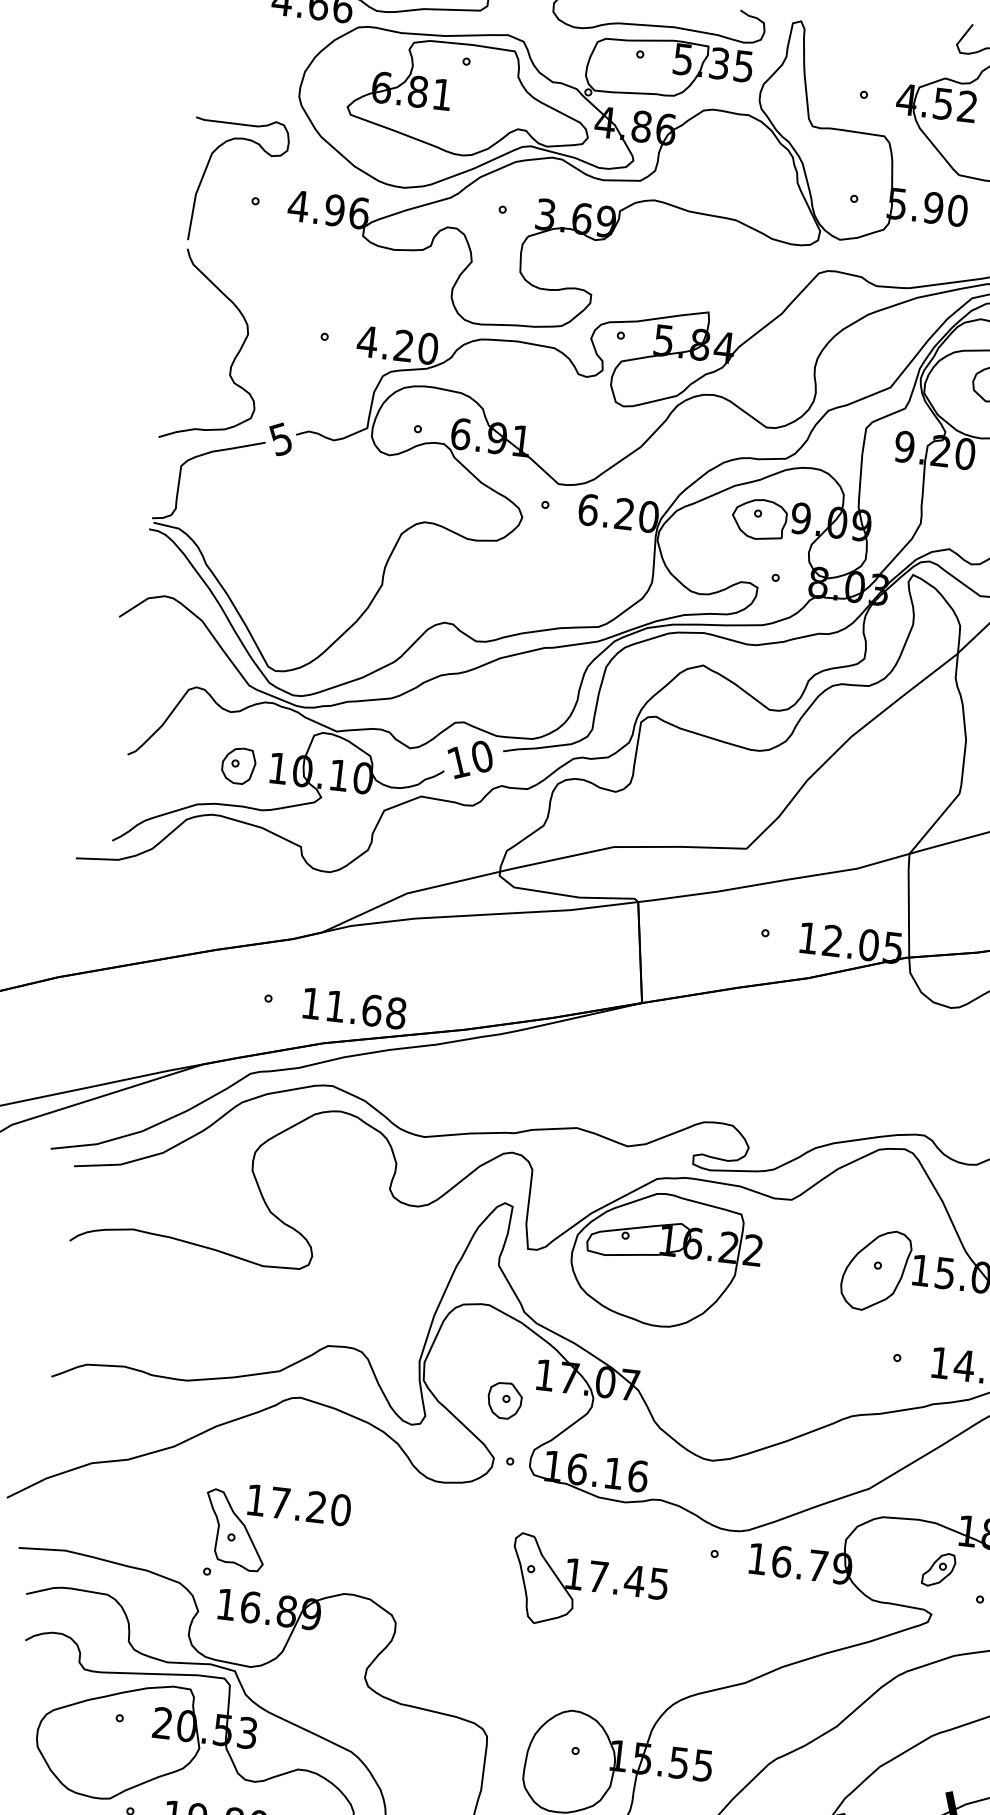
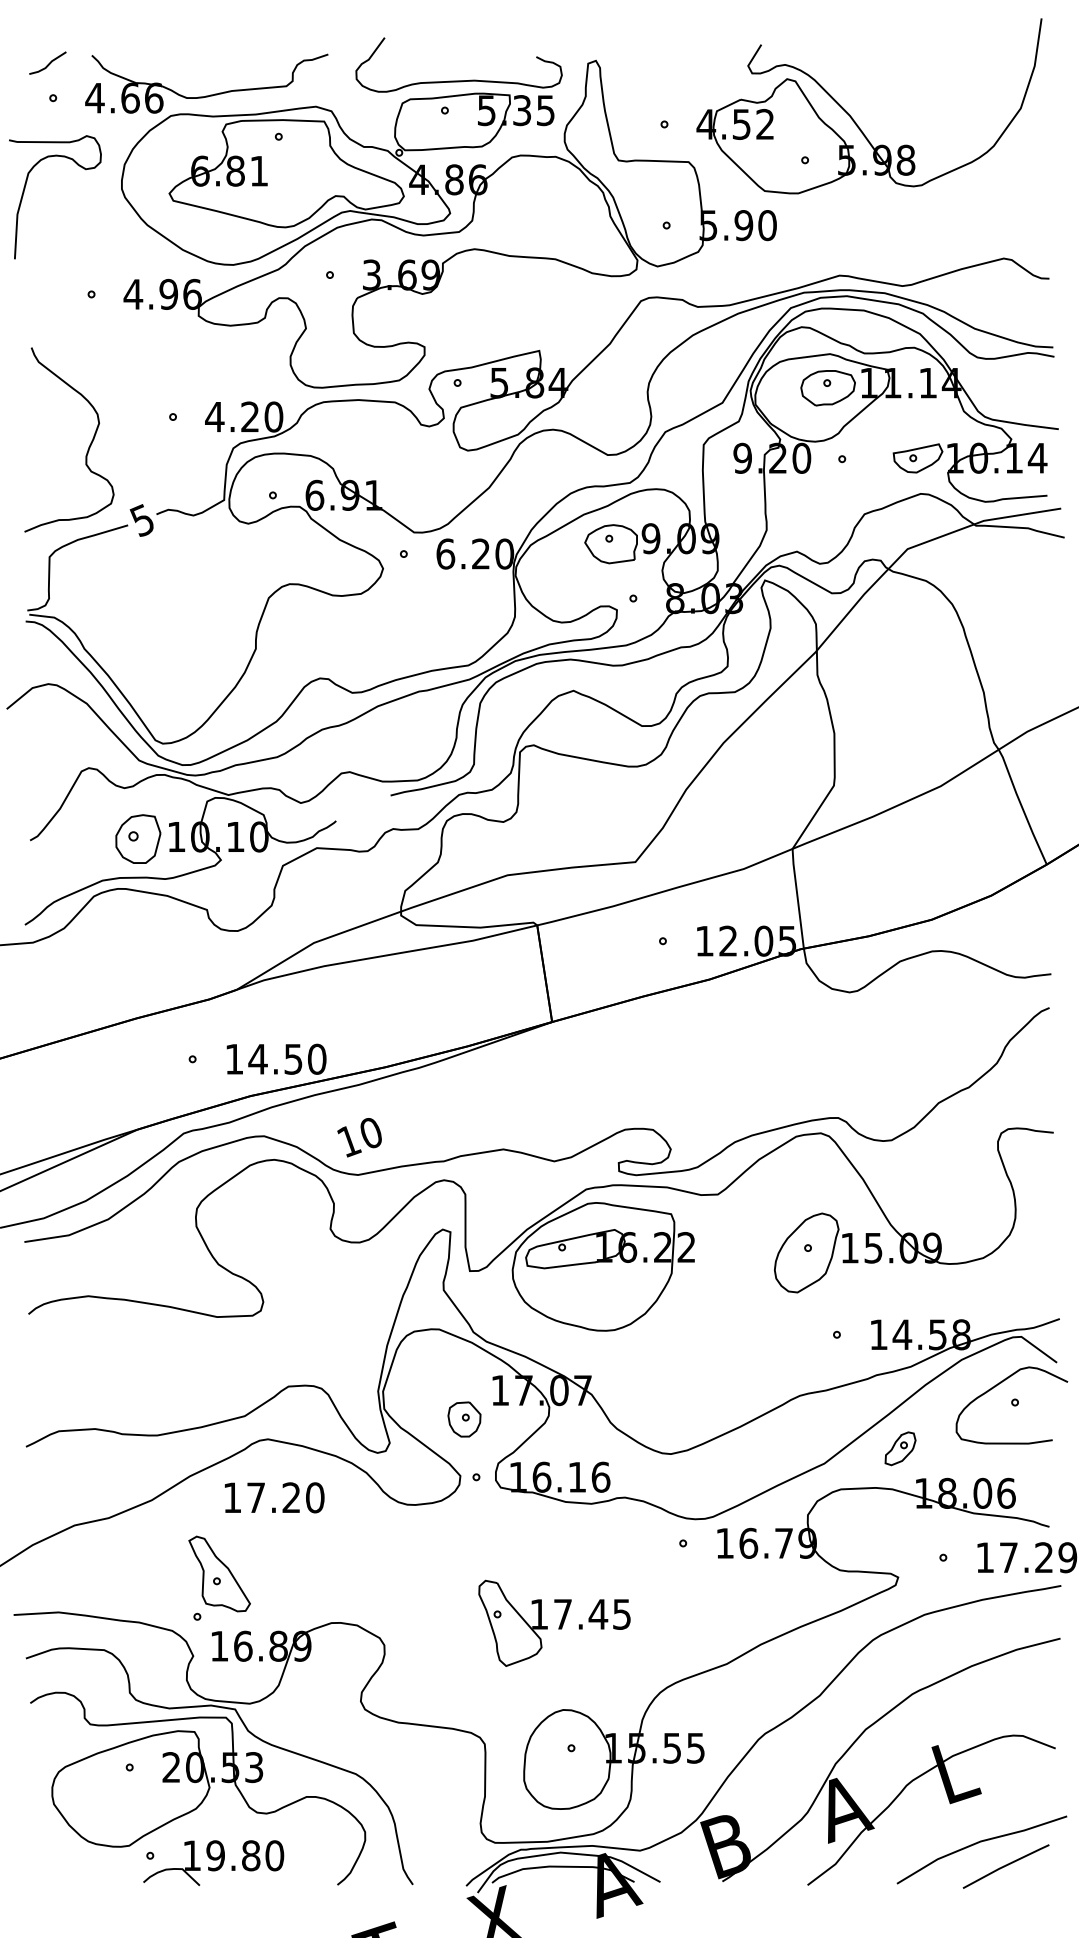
curve: (207, 169) -> (25, 189), moved
text: (469, 759) -> (359, 1137), moved
part: (238, 765) -> (137, 838), size x1.4
text: (365, 1009) -> (287, 1058), 11.68 -> 14.50
text: (299, 1504) -> (274, 1497), moved
part: (938, 1569) -> (900, 1448), moved
part: (588, 1584) -> (554, 1622), moved

